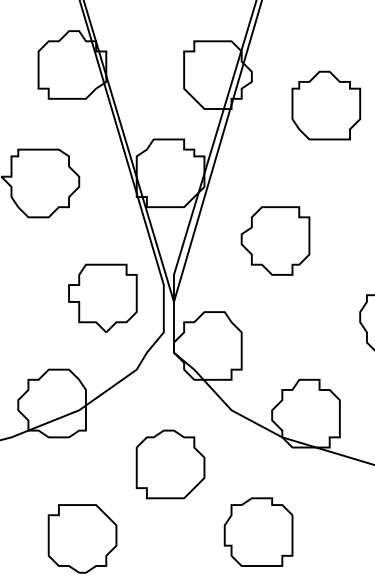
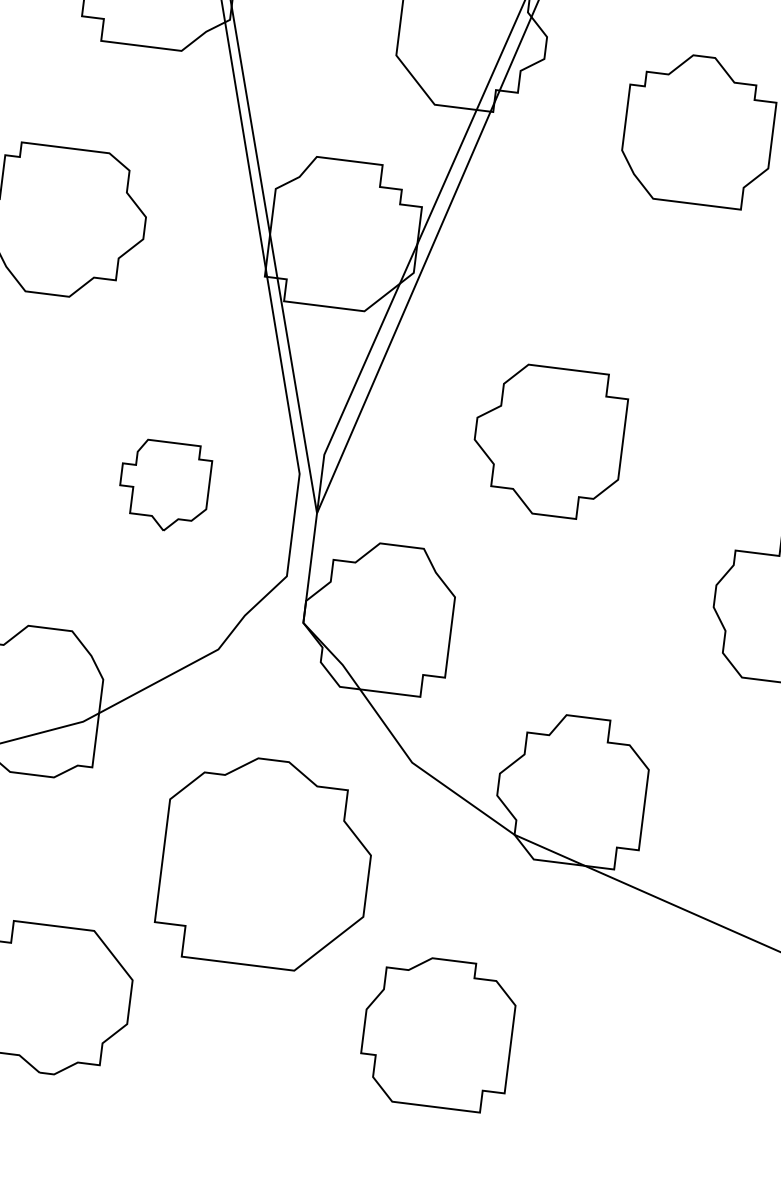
part: (275, 240) -> (548, 440), moved
part: (102, 297) -> (163, 484), size x0.6
part: (170, 464) -> (265, 863), size x1.4

